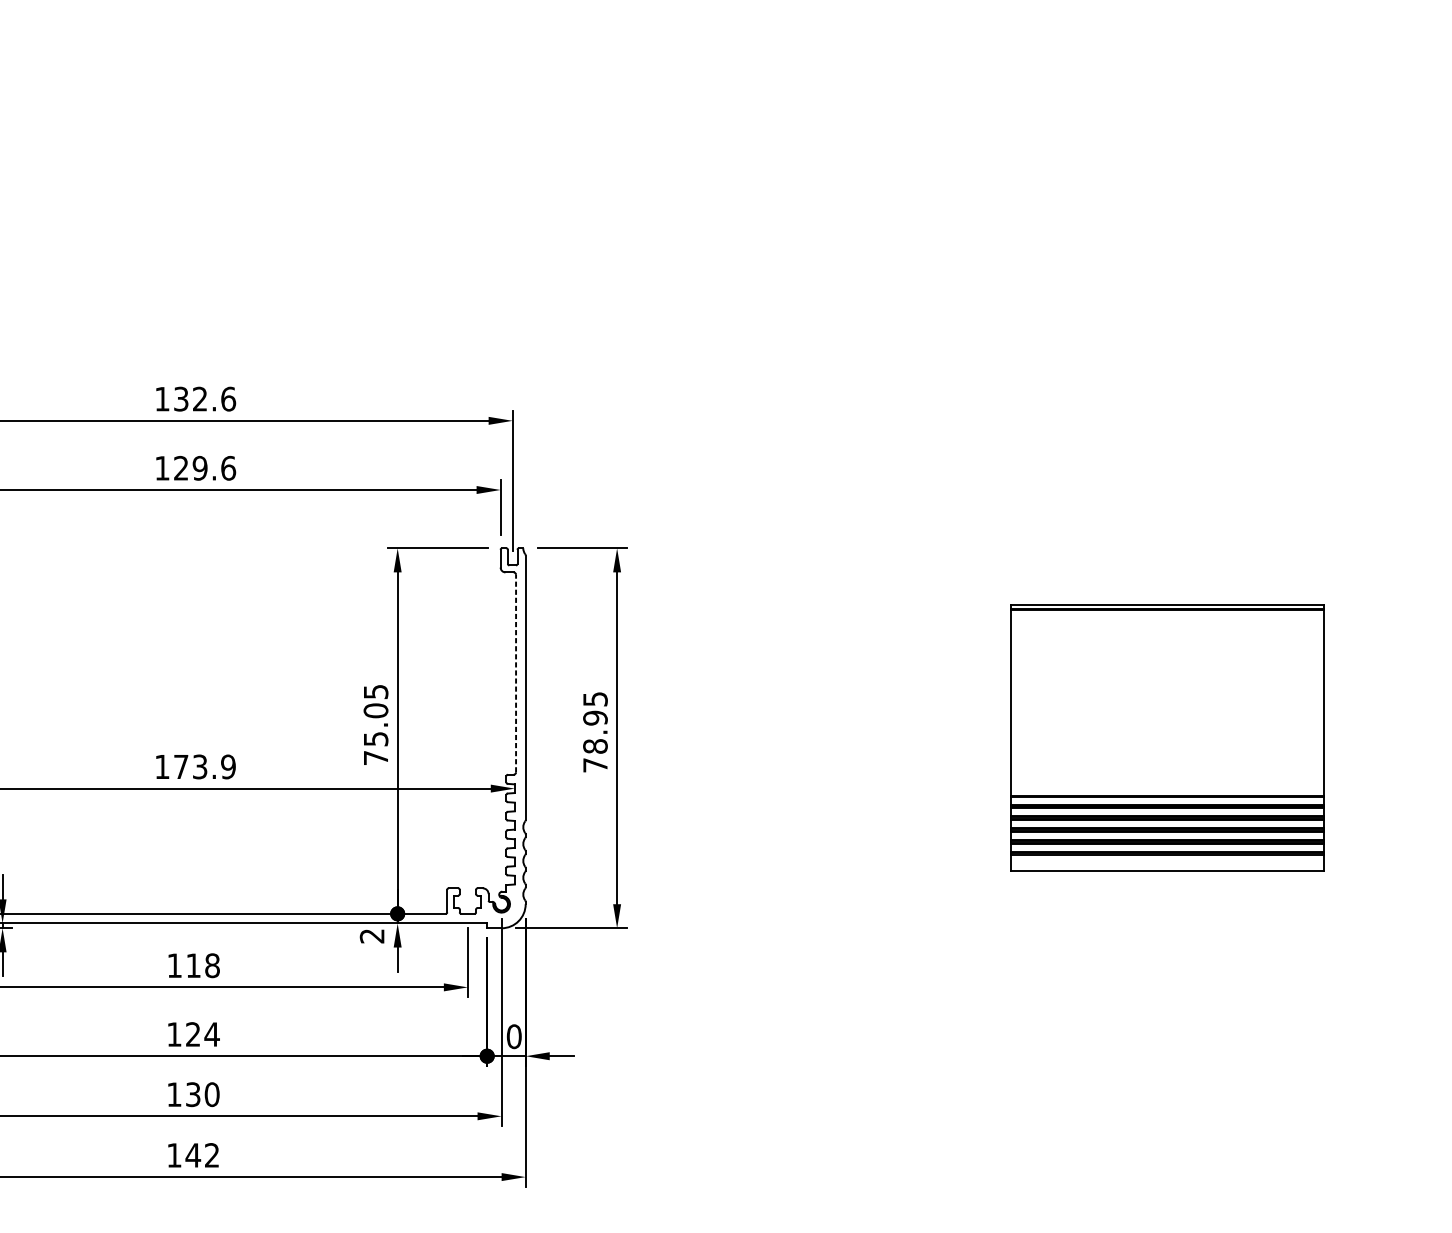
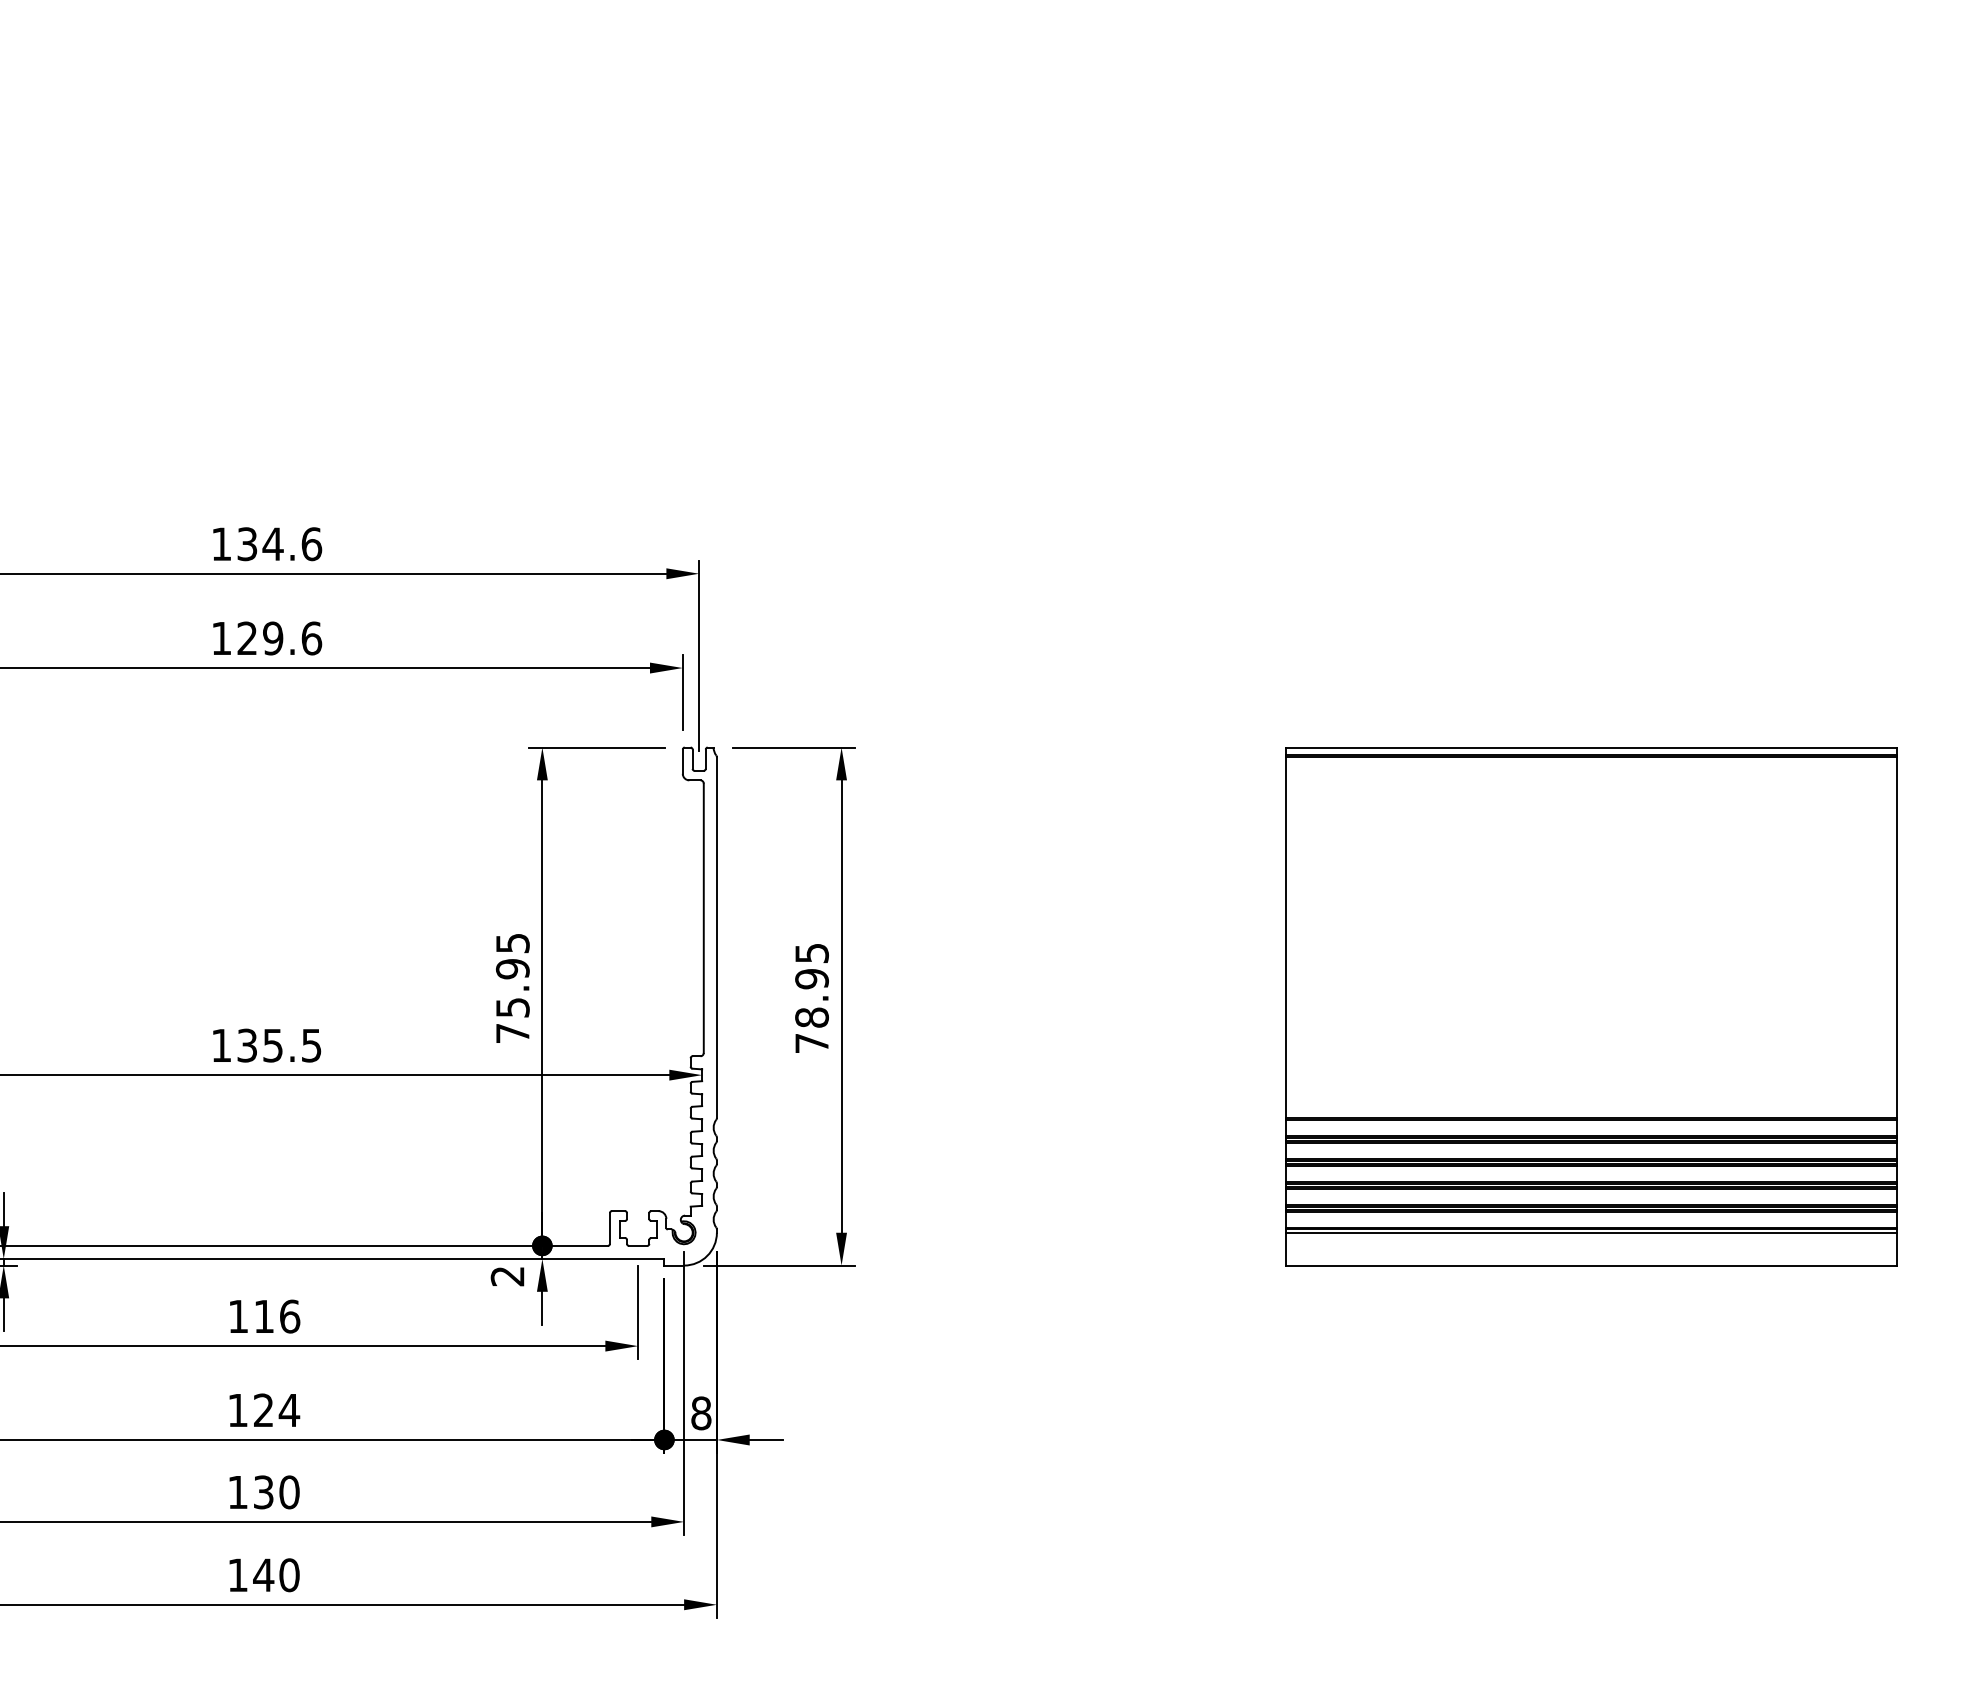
text: (199, 398) -> (272, 543), 132.6 -> 134.6
line: (515, 673) -> (703, 918), dashed -> solid
text: (375, 711) -> (512, 969), 75.05 -> 75.95
part: (1167, 738) -> (1591, 1006), size x1.43
text: (204, 766) -> (279, 1045), 173.9 -> 135.5
text: (212, 965) -> (290, 1316), 118 -> 116
text: (514, 1036) -> (701, 1413), 0 -> 8
text: (212, 1155) -> (289, 1575), 142 -> 140

